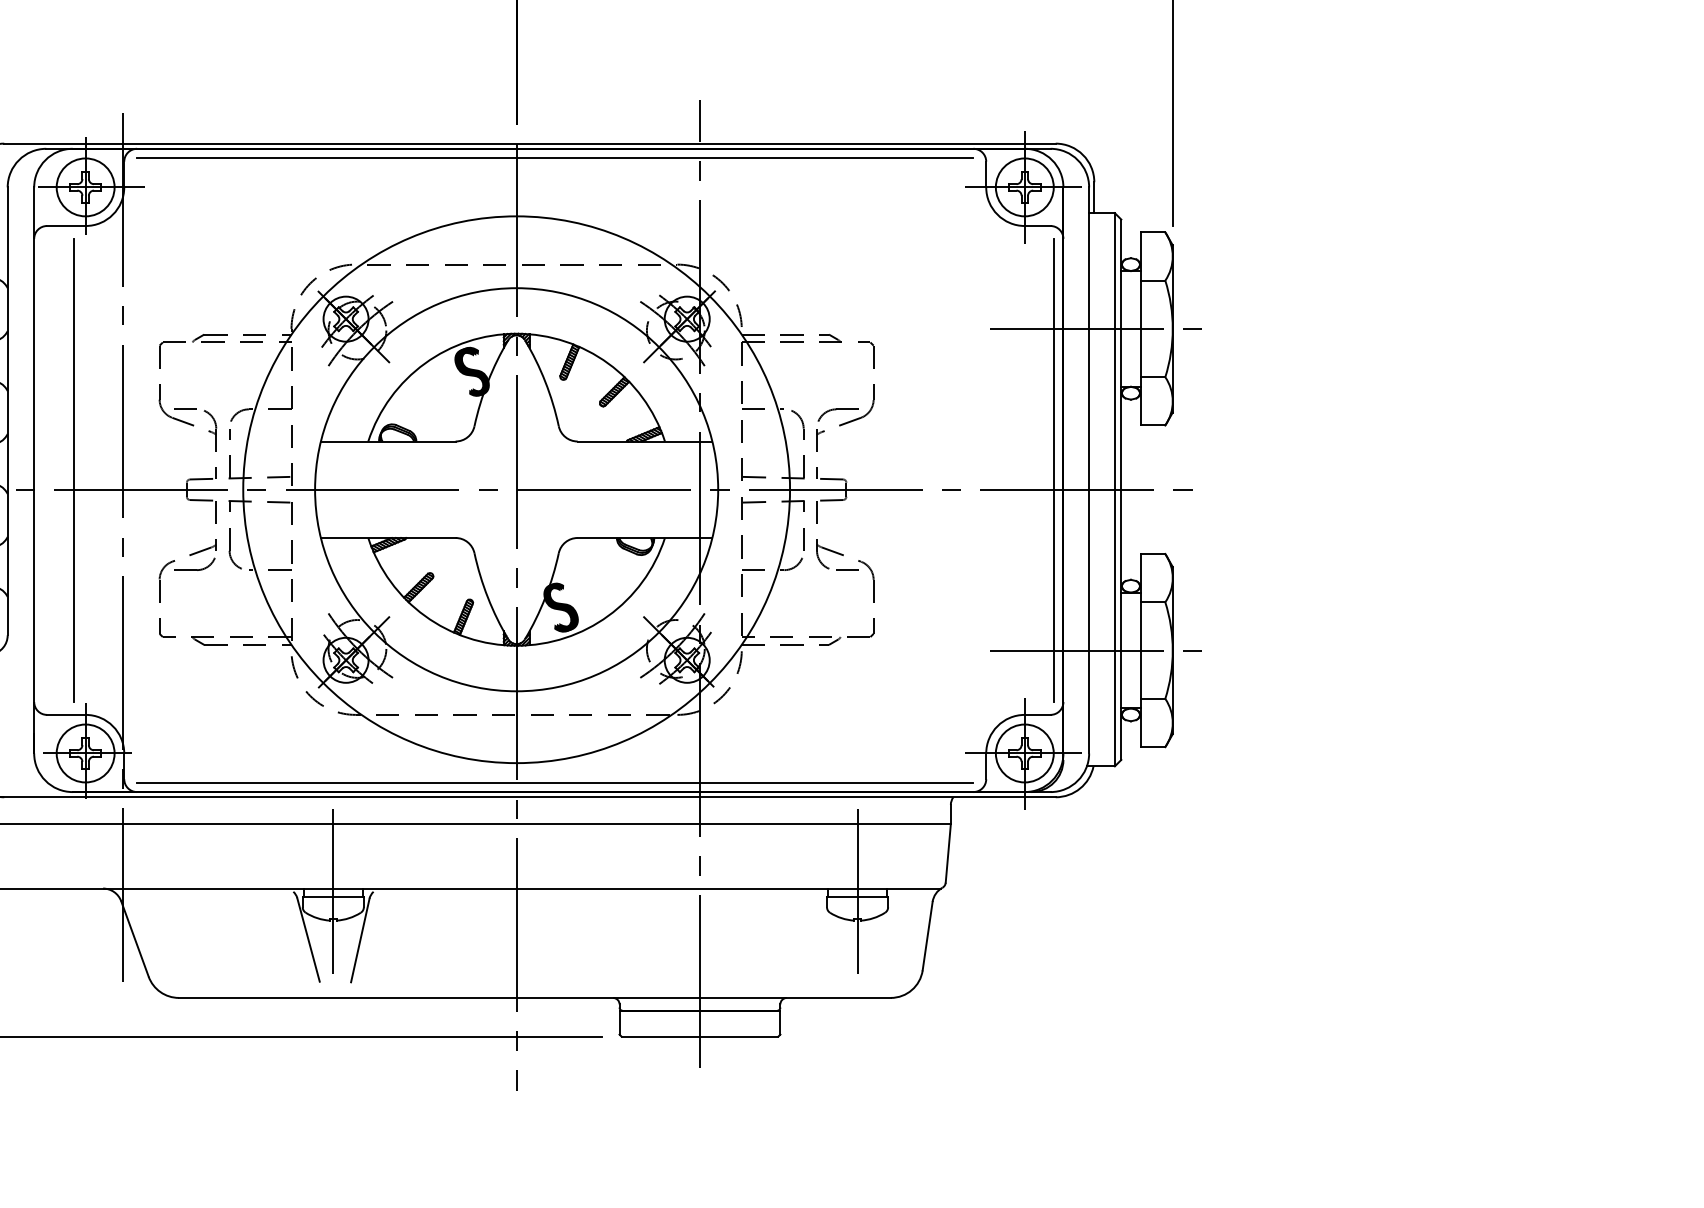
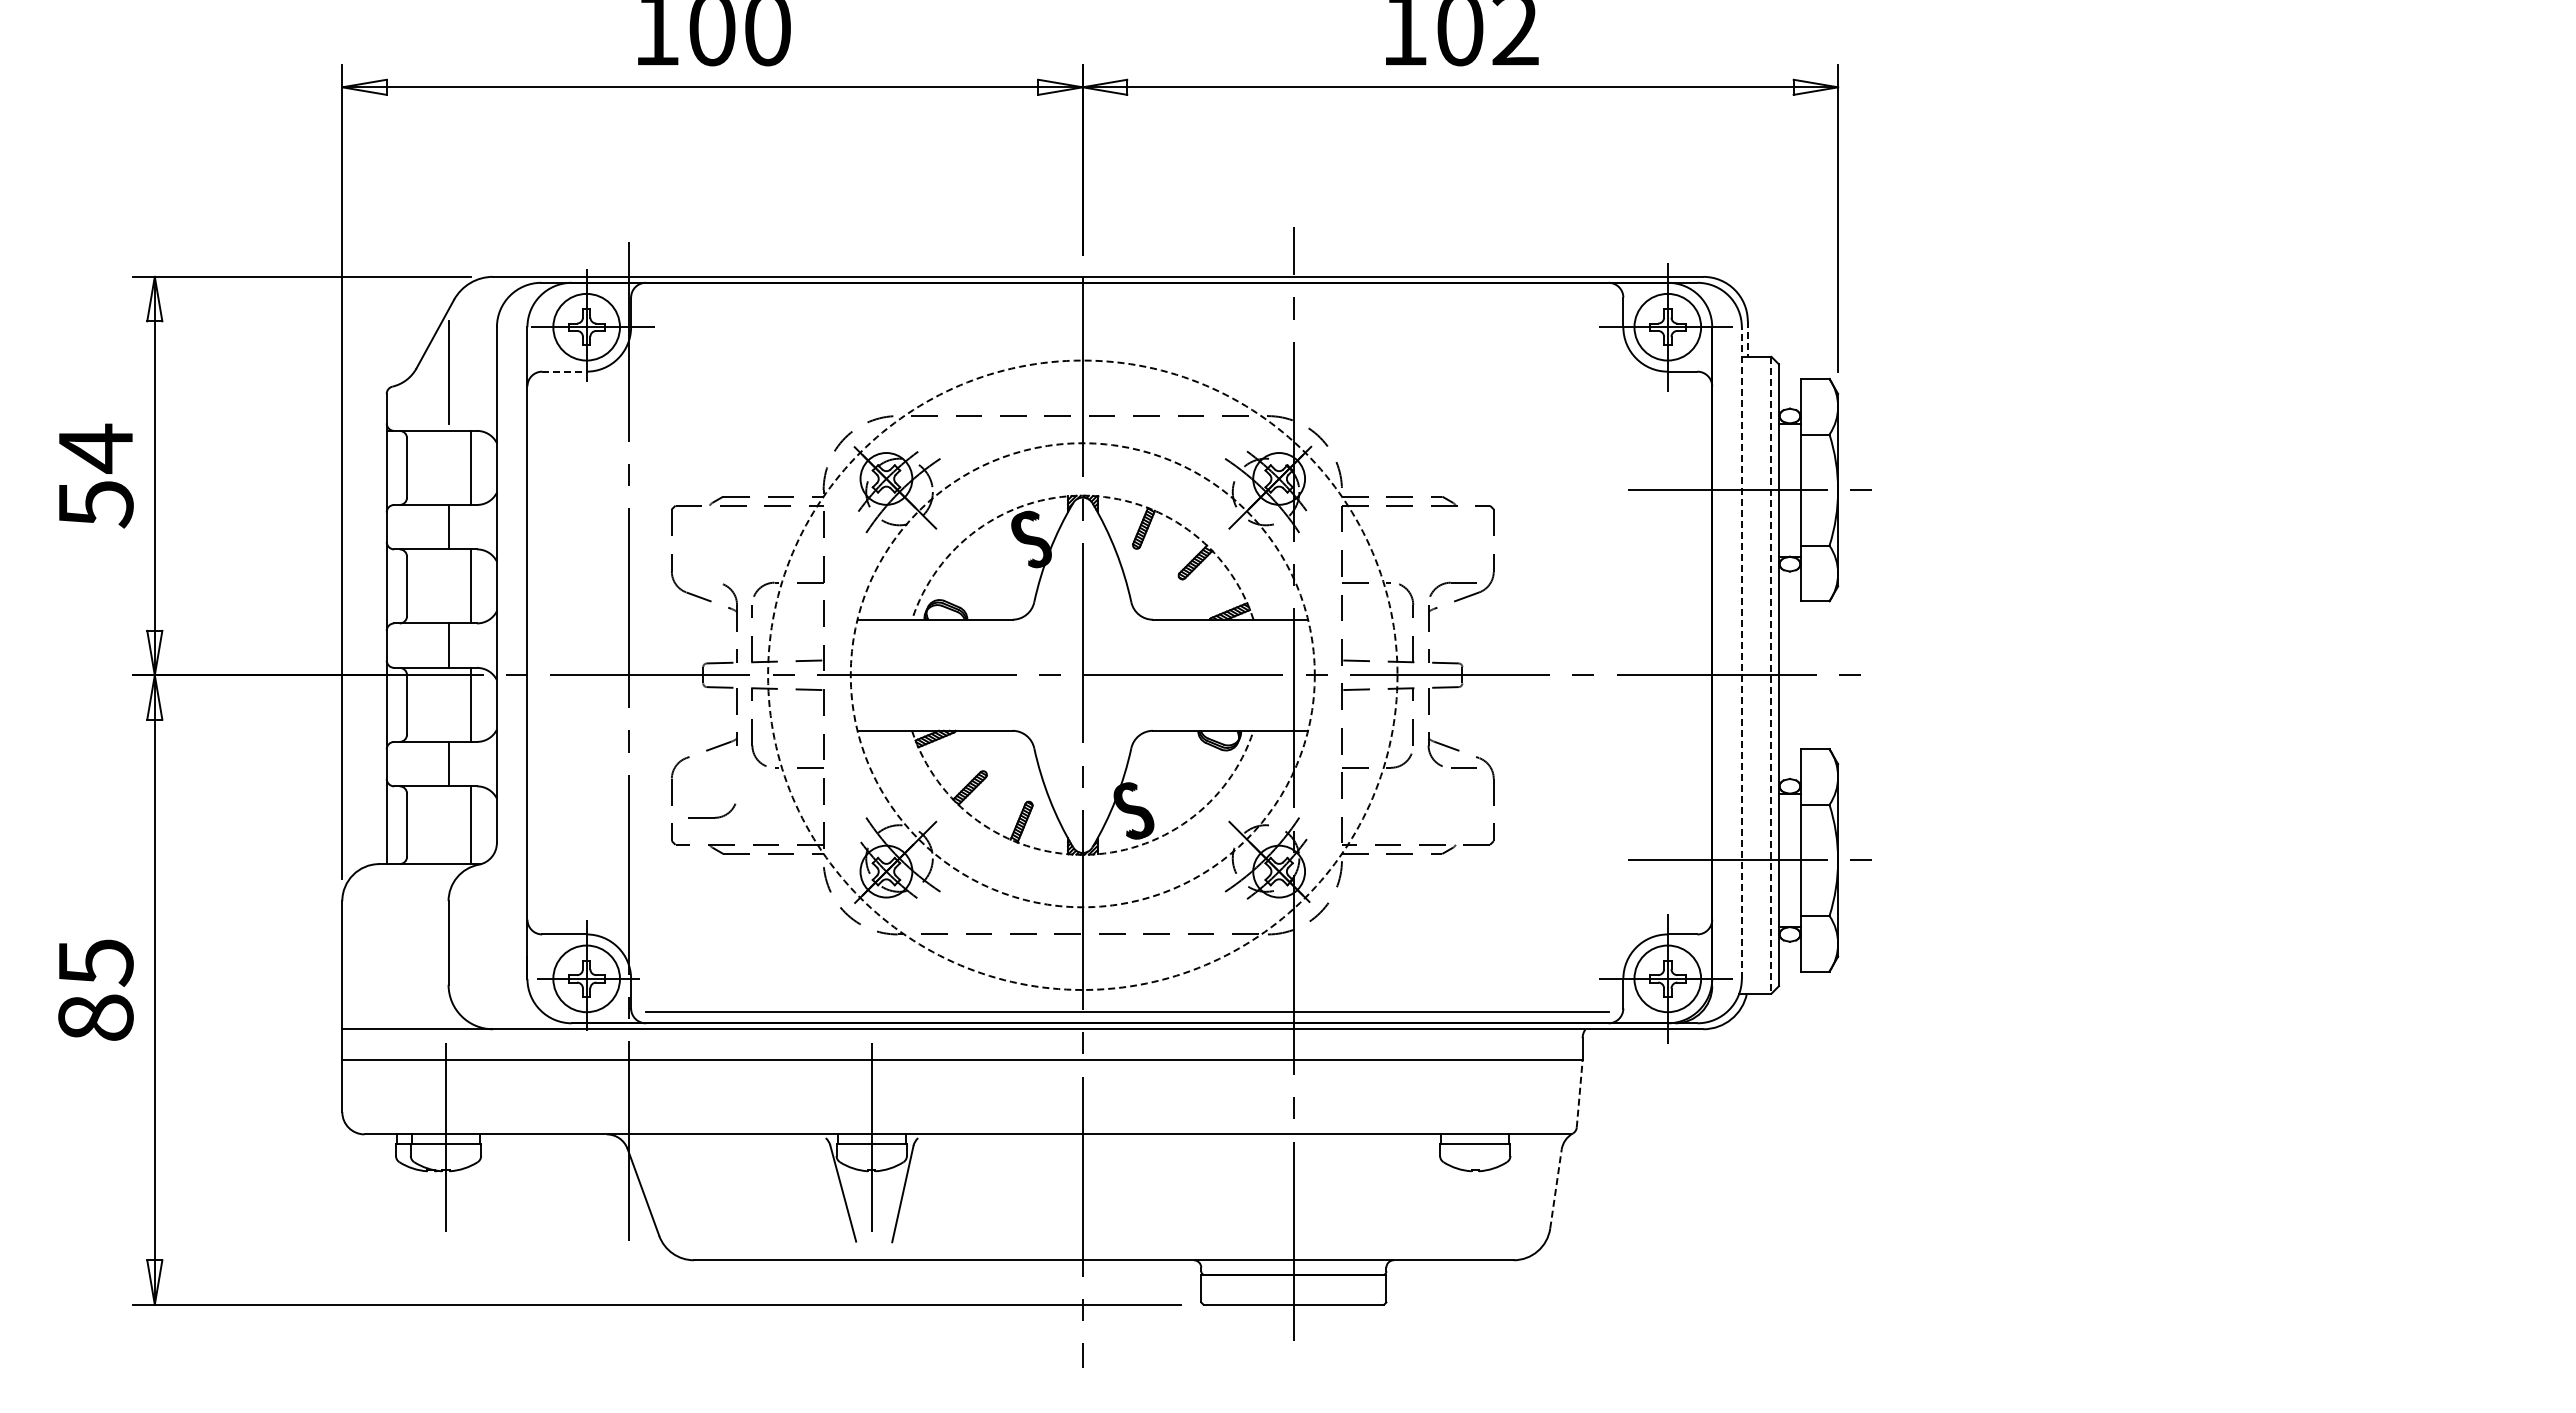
line: (554, 158) -> (1126, 293), removed
line: (1094, 198) -> (1747, 339), solid -> dashed
line: (66, 225) -> (564, 371), solid -> dashed
arc: (516, 333) -> (1082, 495), solid -> dashed
line: (183, 409) -> (699, 582), removed
line: (74, 469) -> (573, 652), removed
line: (1054, 469) -> (1701, 652), removed
line: (1088, 470) -> (1741, 653), solid -> dashed
circle: (516, 489) -> (1082, 674), solid -> dashed
circle: (516, 489) -> (1082, 675), solid -> dashed
line: (1114, 489) -> (1771, 675), solid -> dashed
part: (197, 569) -> (715, 816), moved
arc: (516, 645) -> (1082, 854), solid -> dashed
line: (948, 853) -> (1579, 1093), solid -> dashed
line: (857, 891) -> (1475, 1137), removed
line: (927, 936) -> (1555, 1189), solid -> dashed

